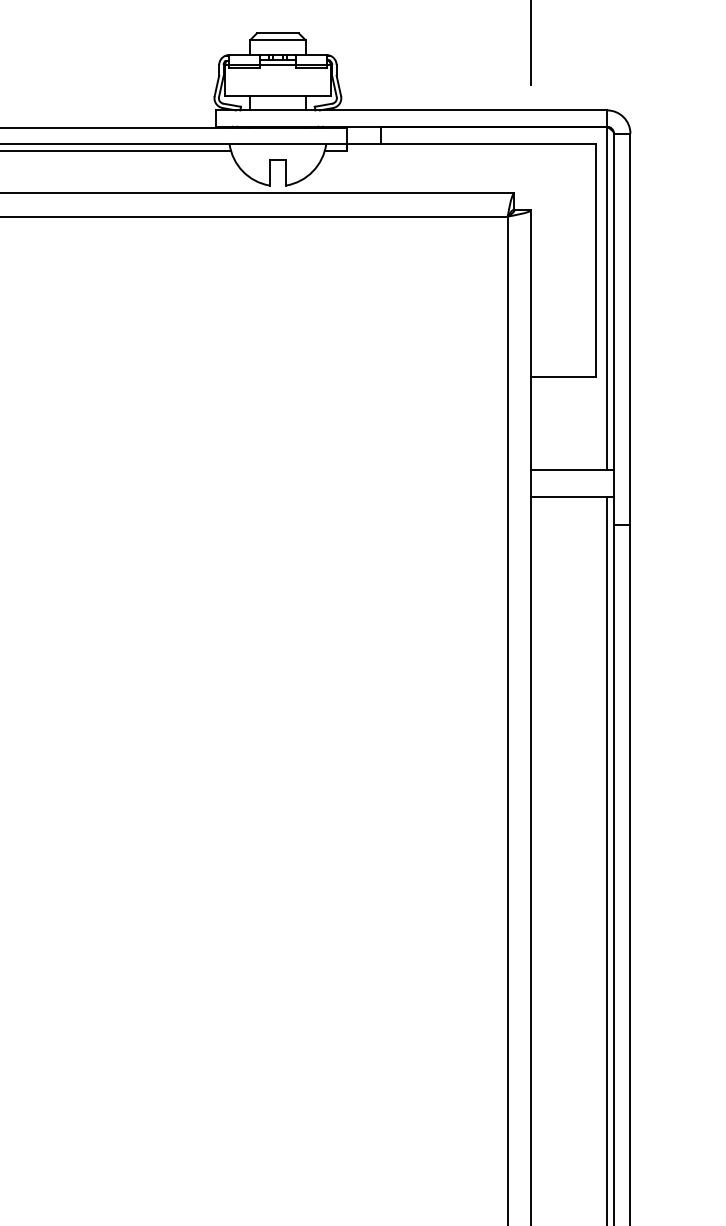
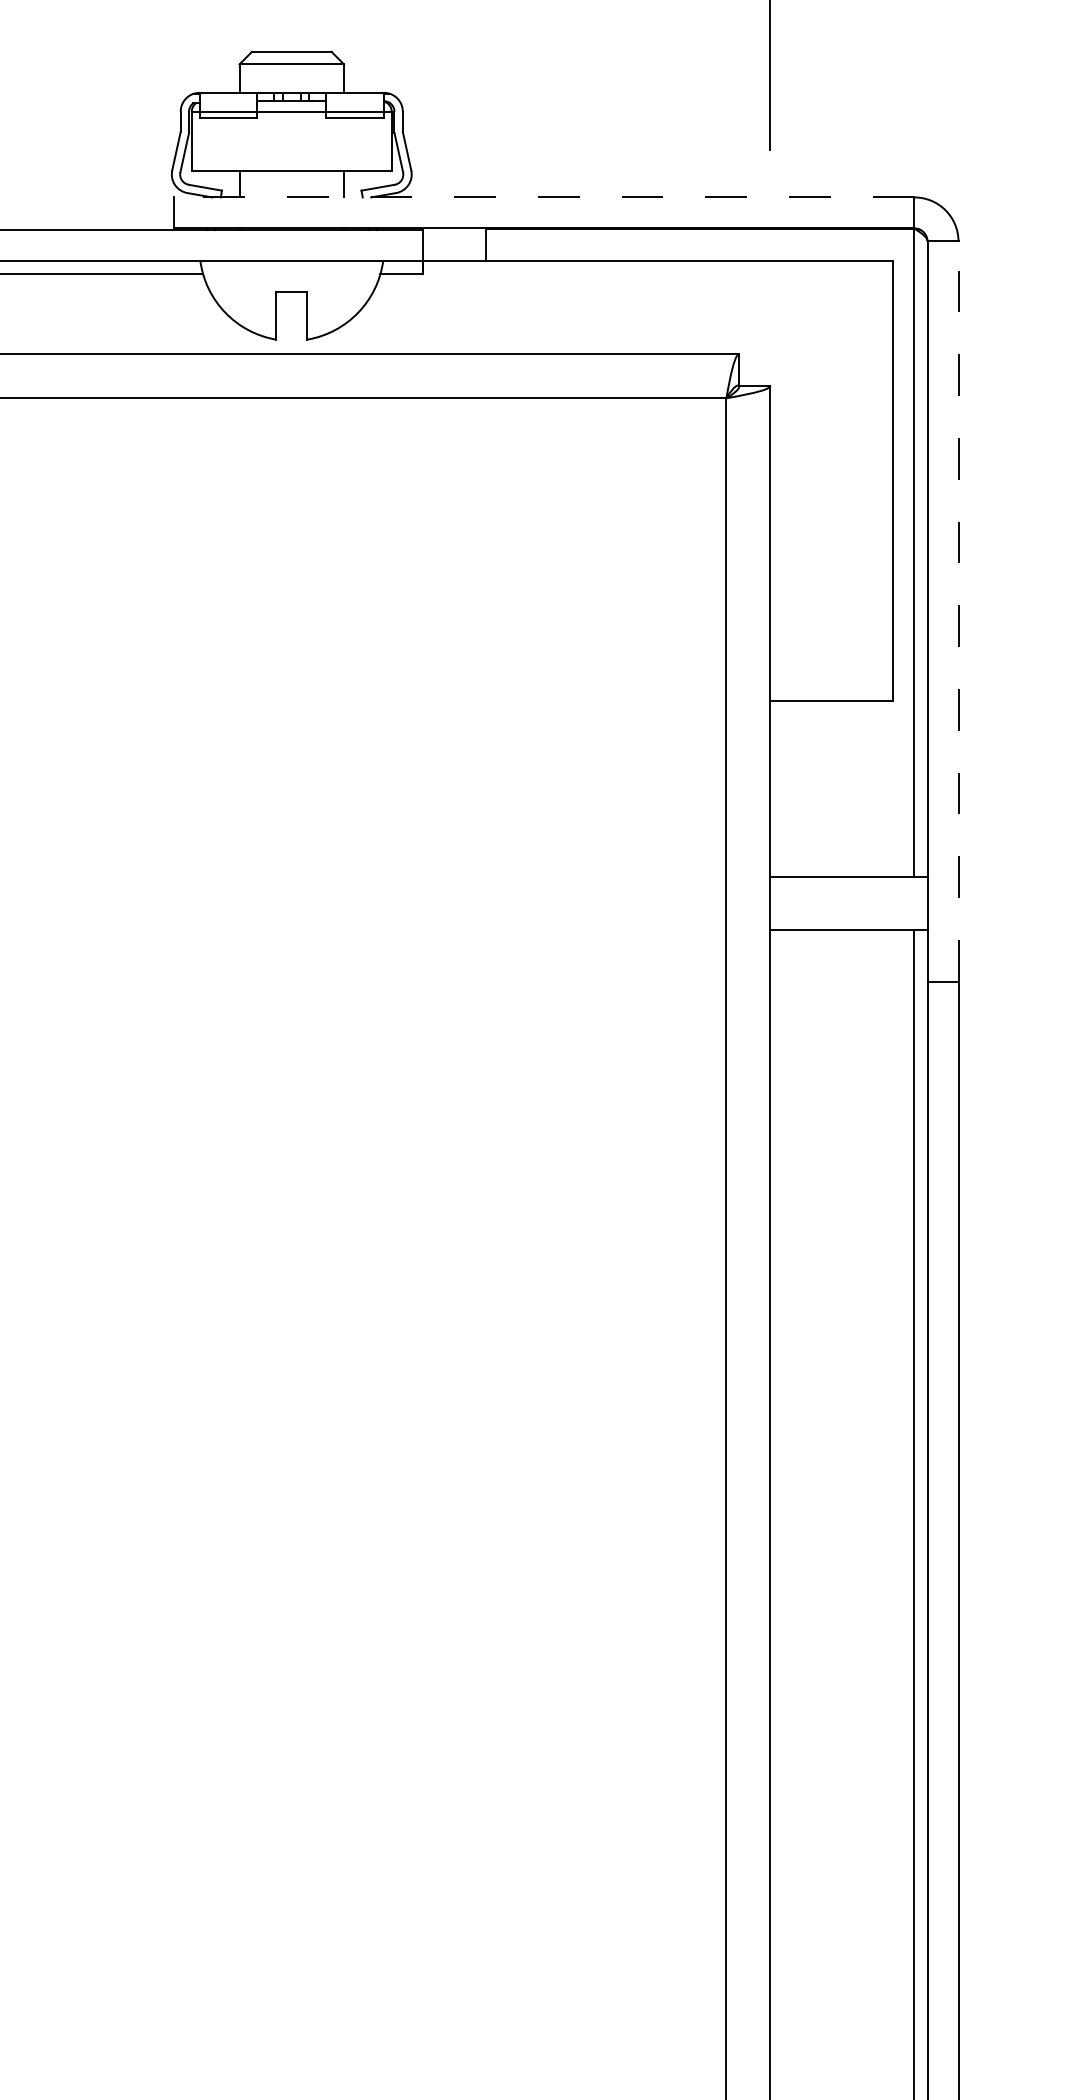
line: (411, 110) -> (544, 197), solid -> dashed
line: (630, 329) -> (958, 611), solid -> dashed

